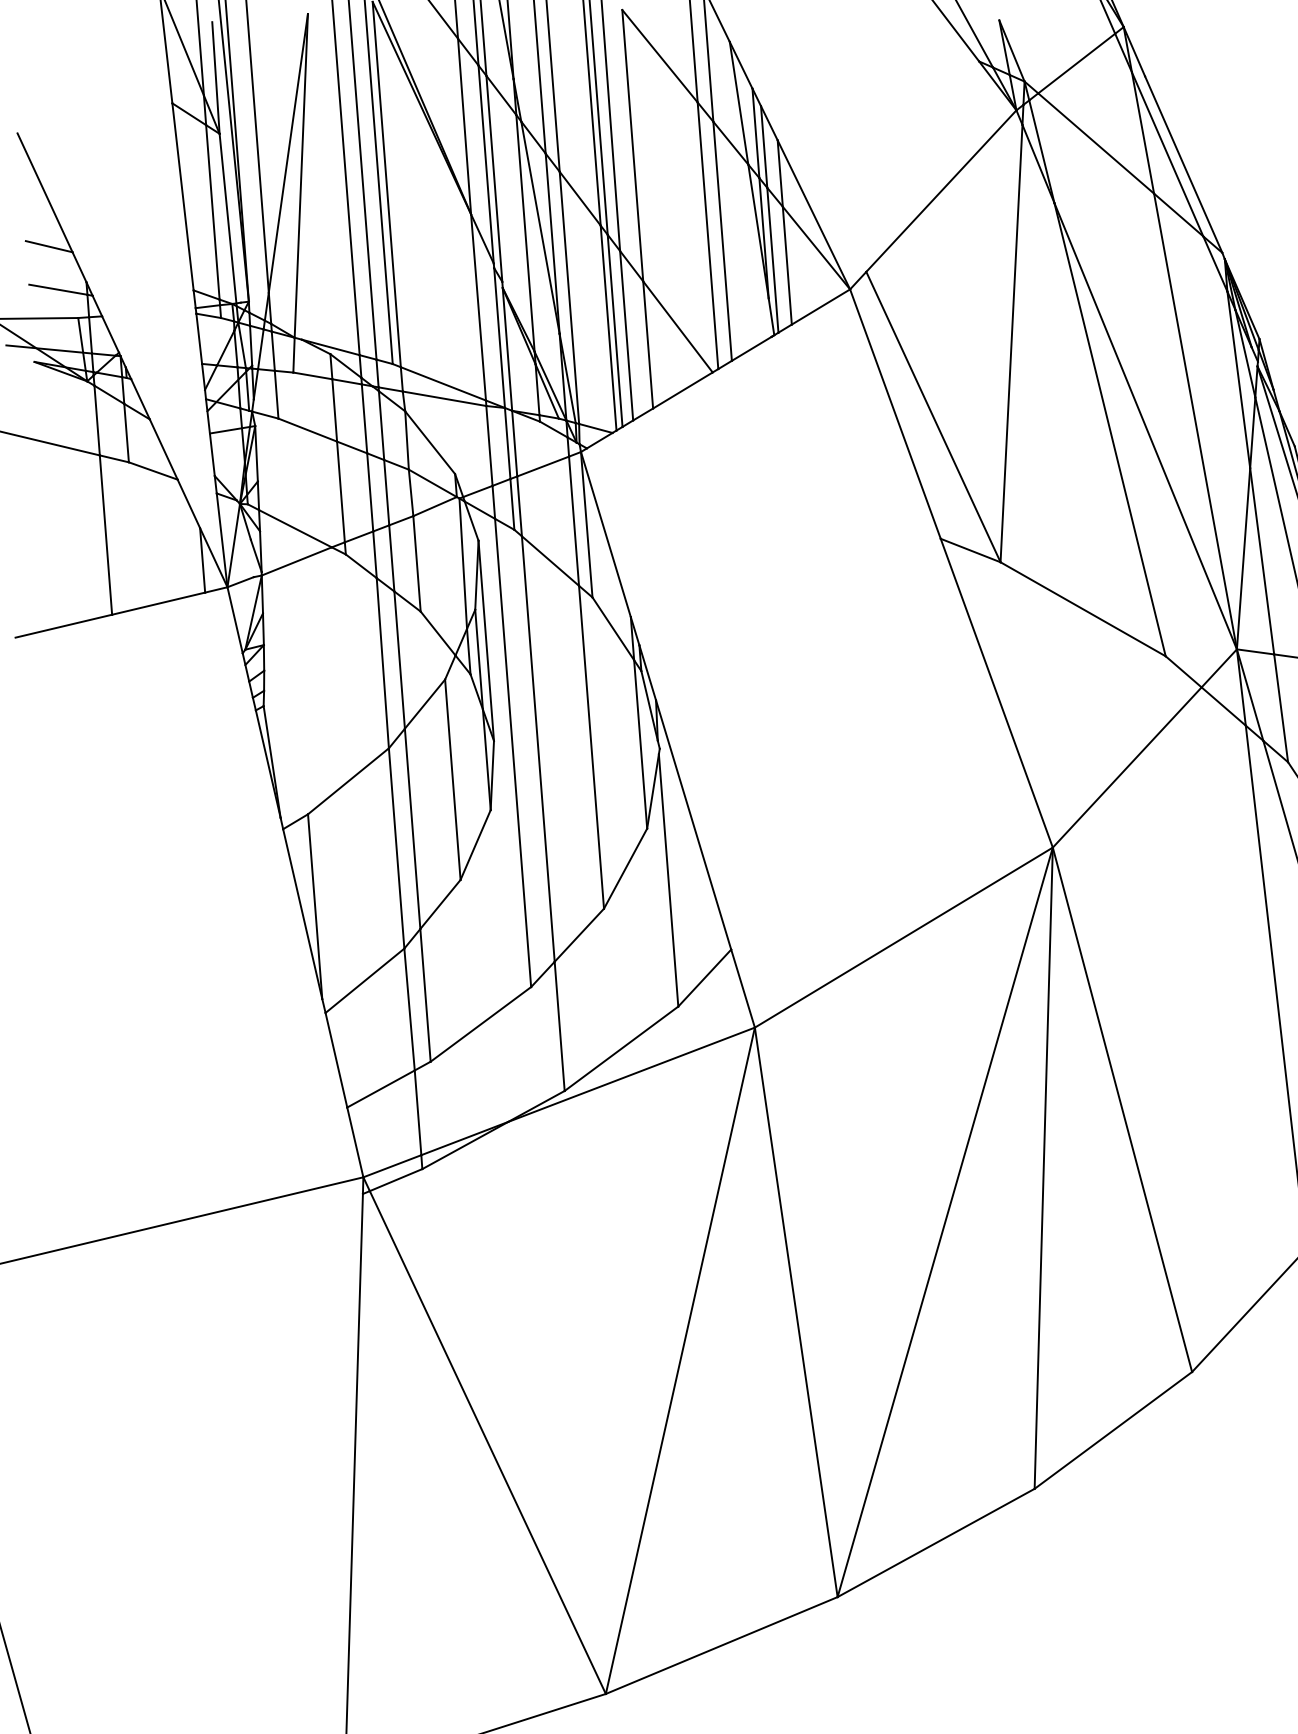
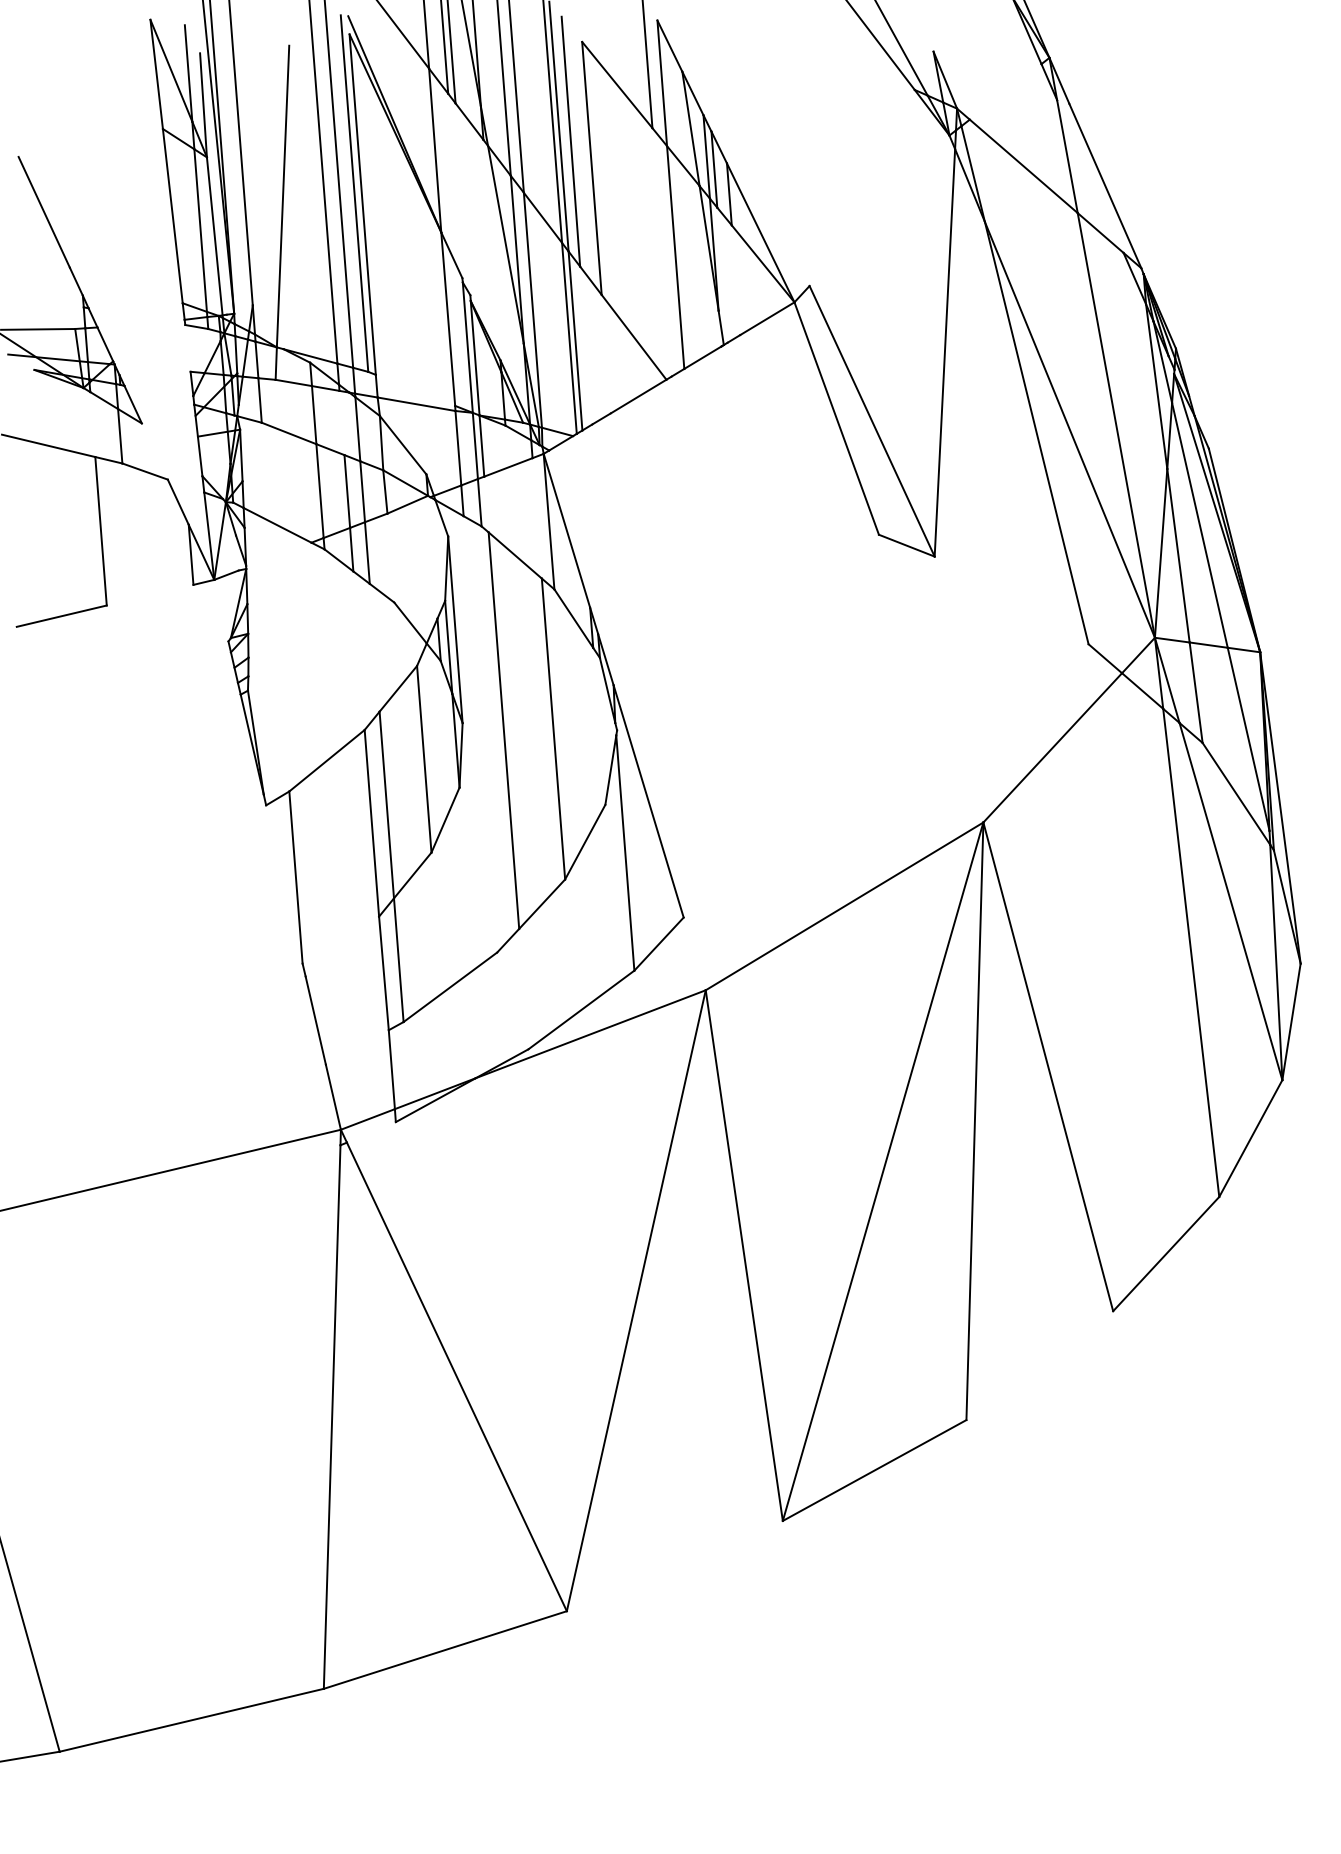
line: (1076, 63) -> (1005, 91), removed
line: (287, 153) -> (270, 175), removed
line: (1167, 154) -> (1090, 176), removed
line: (486, 164) -> (455, 185), removed
line: (493, 179) -> (462, 199), removed
line: (941, 190) -> (879, 210), removed
line: (524, 232) -> (491, 249), removed
line: (707, 235) -> (661, 252), removed
line: (48, 246) -> (47, 262), removed
line: (772, 259) -> (722, 274), removed
line: (786, 265) -> (735, 280), removed
line: (58, 289) -> (56, 302), removed
line: (626, 335) -> (586, 345), removed
line: (198, 338) -> (187, 348), removed
line: (647, 344) -> (605, 353), removed
line: (443, 382) -> (415, 389), removed
line: (364, 418) -> (341, 422), removed
line: (96, 420) -> (92, 424), removed
line: (163, 449) -> (154, 451), removed
line: (519, 506) -> (486, 504), removed
line: (573, 521) -> (536, 518), removed
line: (296, 561) -> (278, 555), removed
line: (416, 563) -> (390, 557), removed
line: (462, 563) -> (433, 557), removed
line: (157, 602) -> (149, 594), removed
line: (1082, 609) -> (1011, 600), removed
line: (235, 620) -> (221, 610), removed
line: (399, 659) -> (374, 647), removed
line: (382, 663) -> (358, 650), removed
line: (996, 693) -> (930, 678), removed
line: (640, 743) -> (599, 725), removed
line: (513, 753) -> (480, 734), removed
line: (302, 914) -> (284, 884), removed
line: (365, 980) -> (342, 946), removed
line: (742, 988) -> (694, 953), removed
line: (559, 1025) -> (523, 988), removed
line: (380, 1089) -> (356, 1047), removed
line: (395, 1180) -> (370, 1132), removed
line: (1113, 1430) -> (1039, 1365), removed
line: (721, 1644) -> (674, 1565), removed

